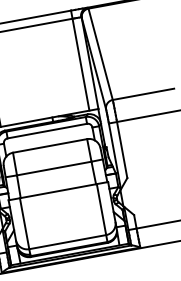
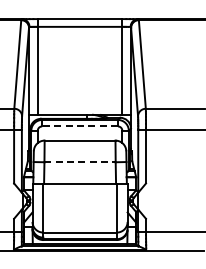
line: (47, 131) -> (80, 126), solid -> dashed
line: (54, 168) -> (80, 162), solid -> dashed

